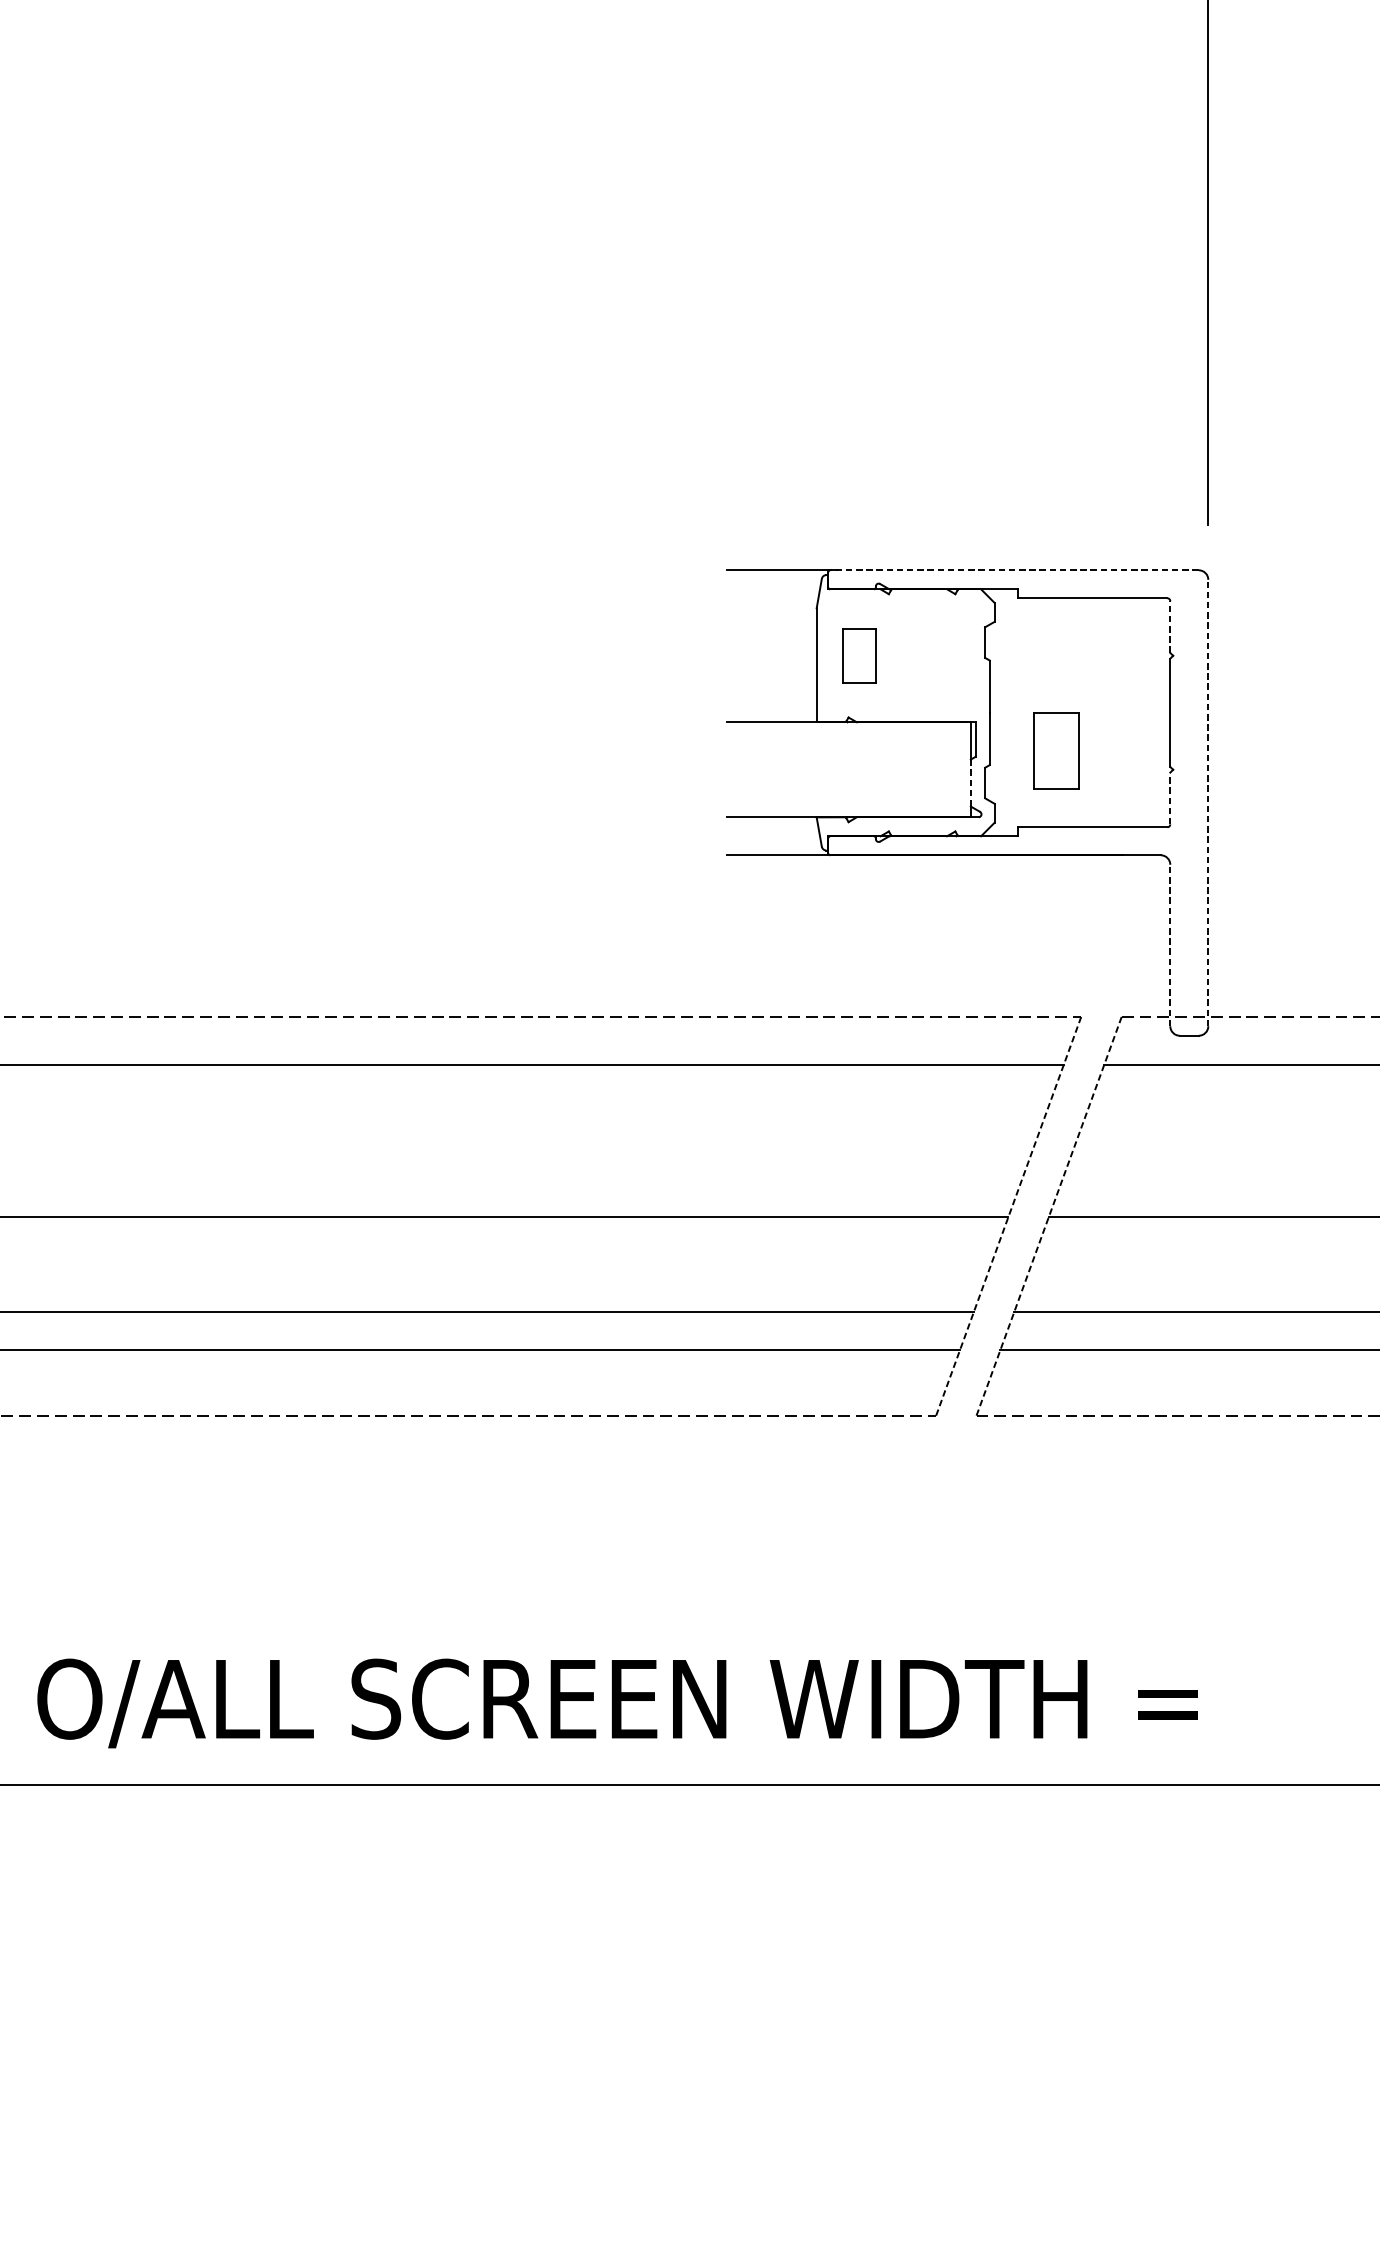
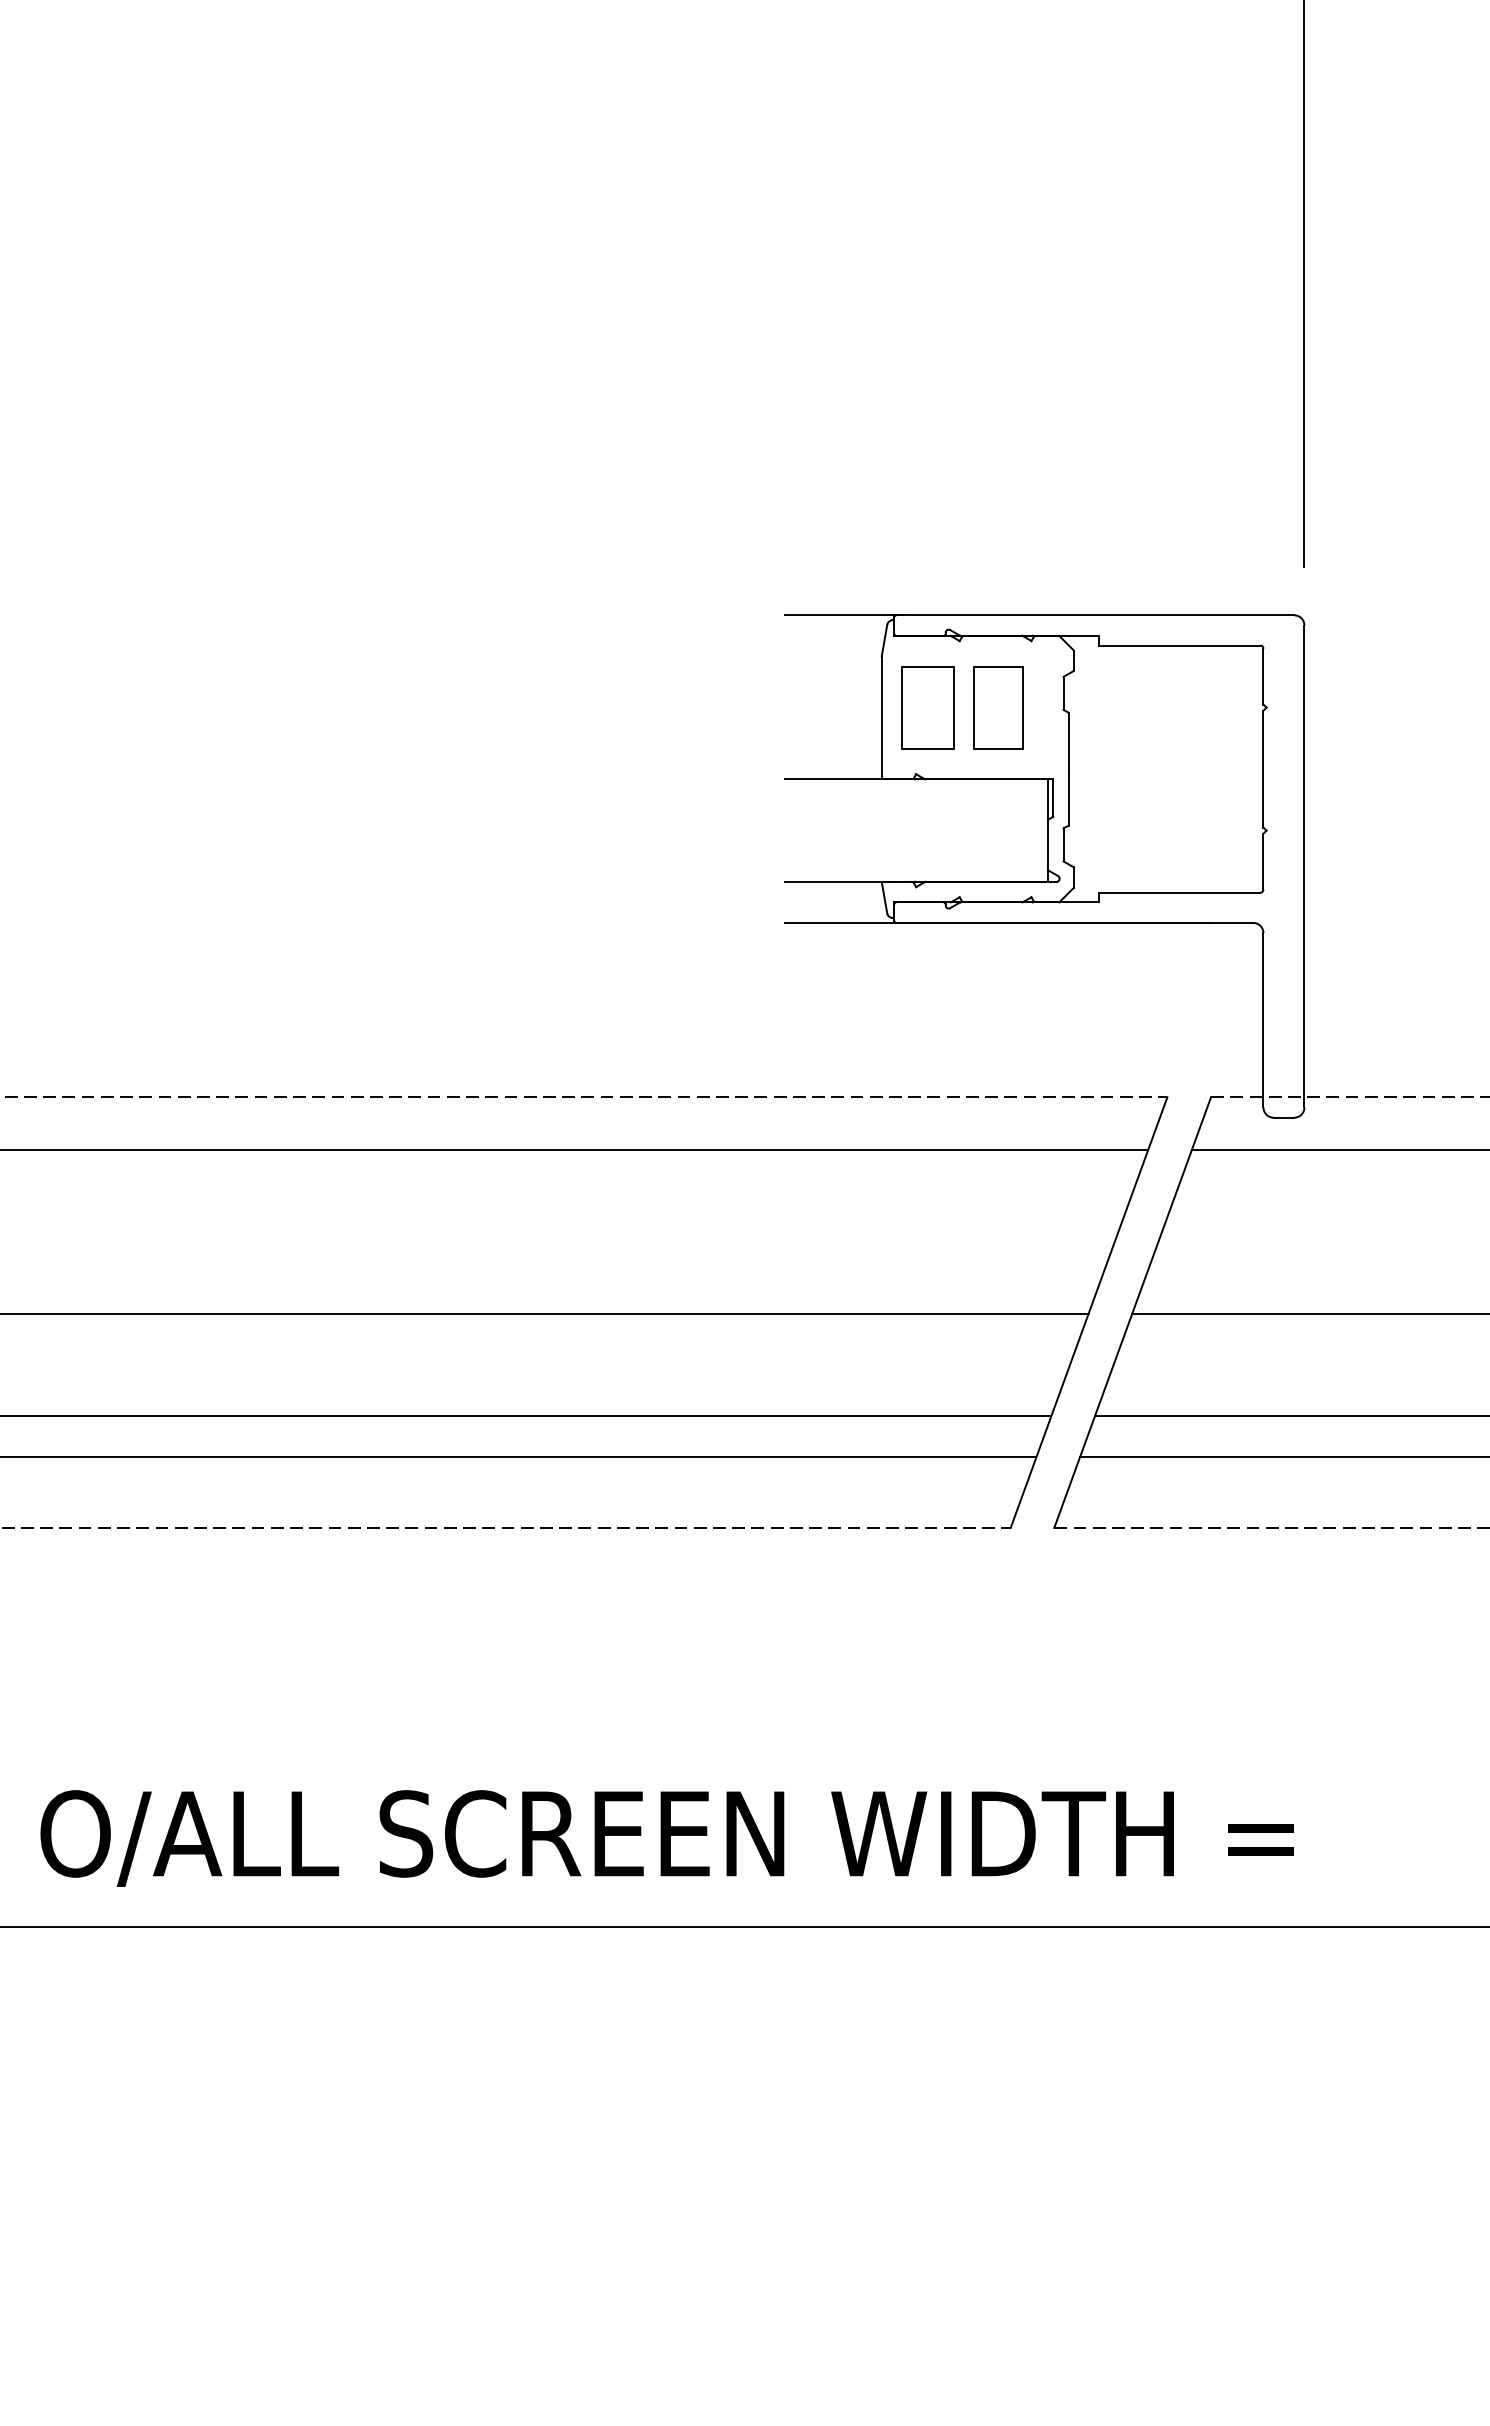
line: (1014, 570) -> (1095, 615), dashed -> solid
line: (1170, 626) -> (1263, 676), dashed -> solid
part: (859, 655) -> (927, 707), size x1.43
part: (1056, 751) -> (998, 707), moved
line: (971, 782) -> (1048, 844), dashed -> solid
line: (1170, 798) -> (1263, 861), dashed -> solid
line: (1208, 803) -> (1304, 866), dashed -> solid
line: (1170, 944) -> (1263, 1019), dashed -> solid
line: (1009, 1216) -> (1089, 1312), dashed -> solid
line: (1048, 1216) -> (1132, 1312), dashed -> solid

